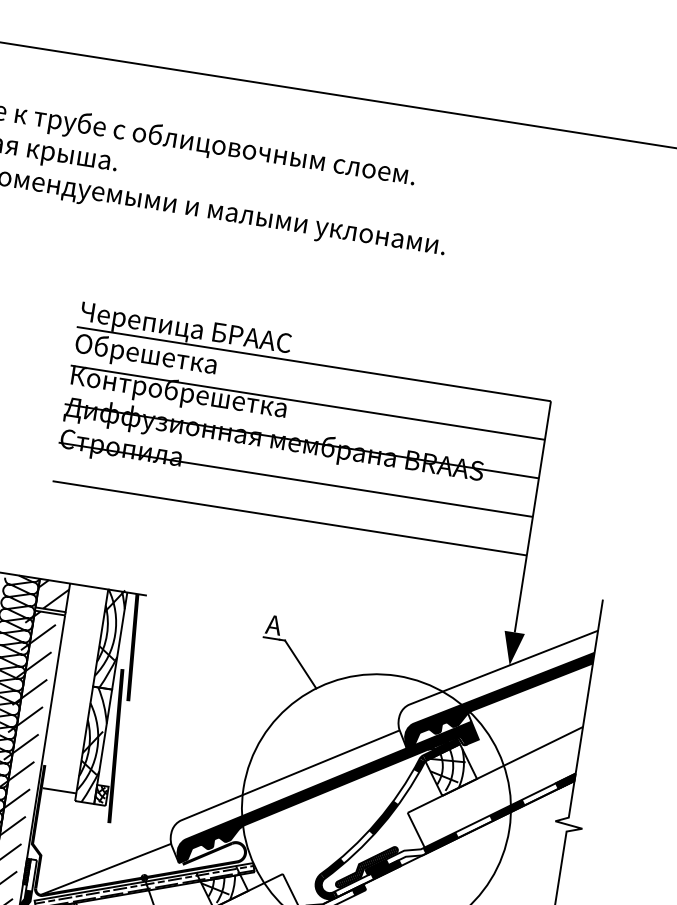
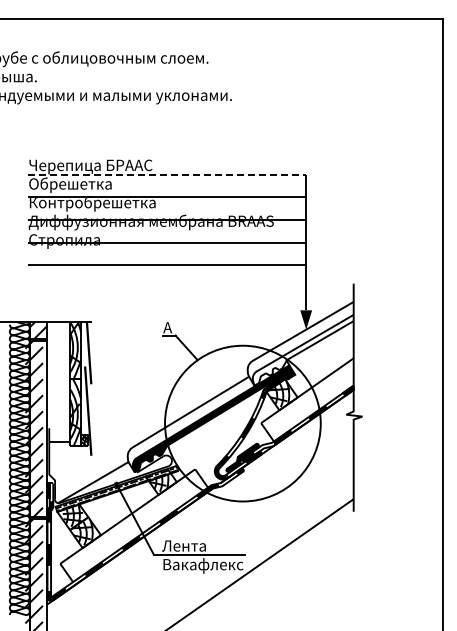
line: (314, 363) -> (167, 174), solid -> dashed
fill: (497, 698) -> (302, 349), removed

